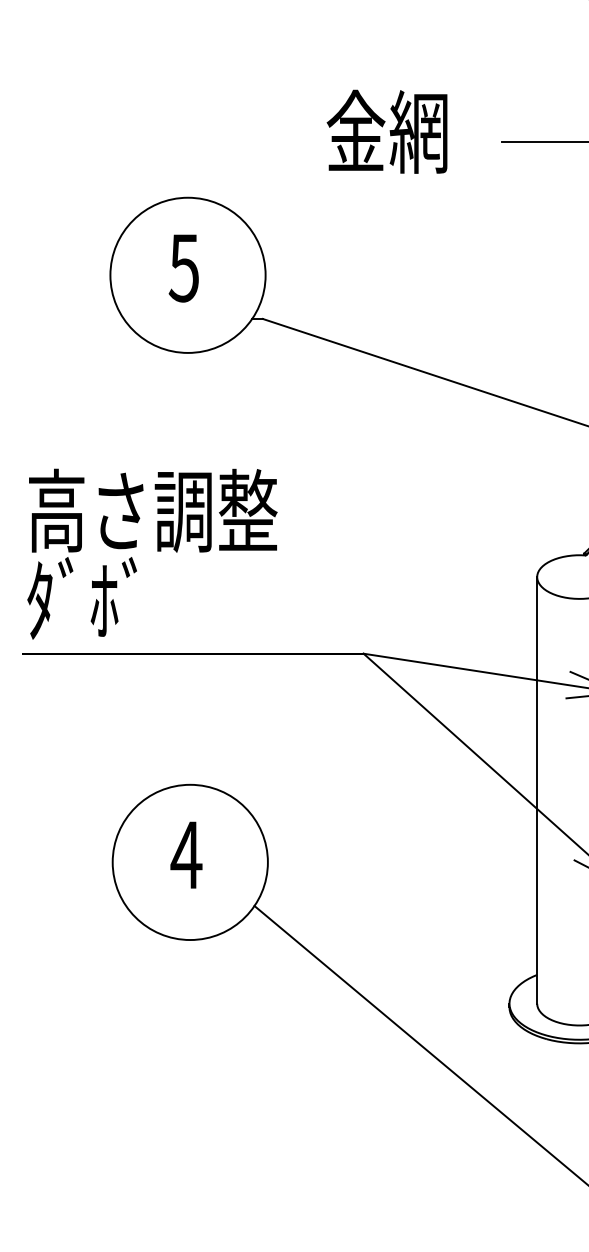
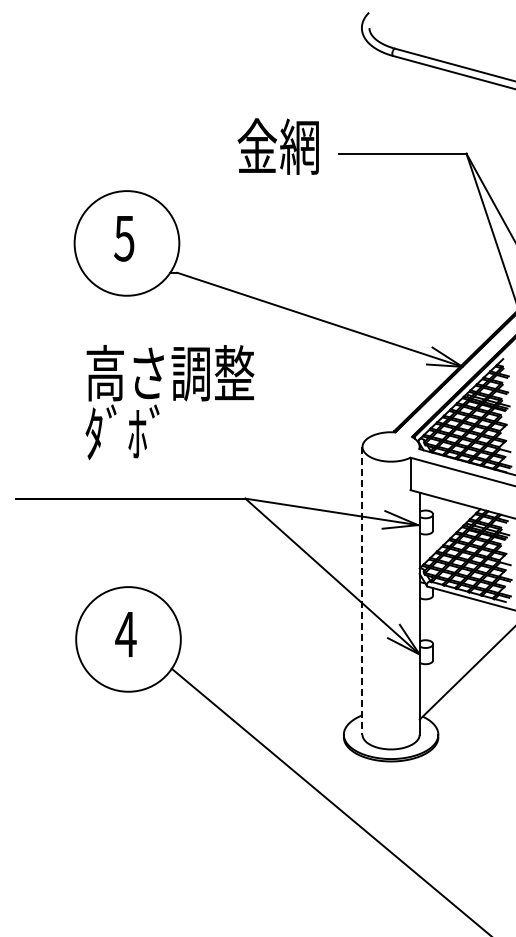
text: (385, 131) -> (277, 146), moved
text: (151, 554) -> (169, 402), moved
line: (537, 789) -> (362, 590), solid -> dashed

